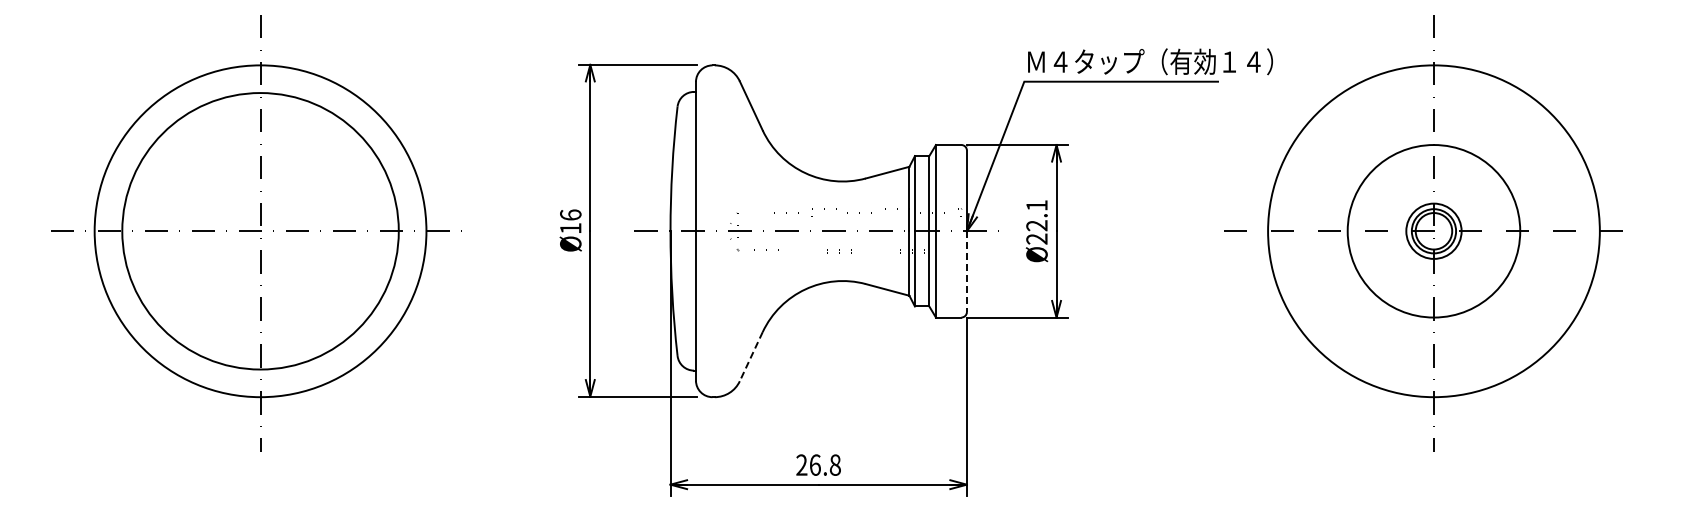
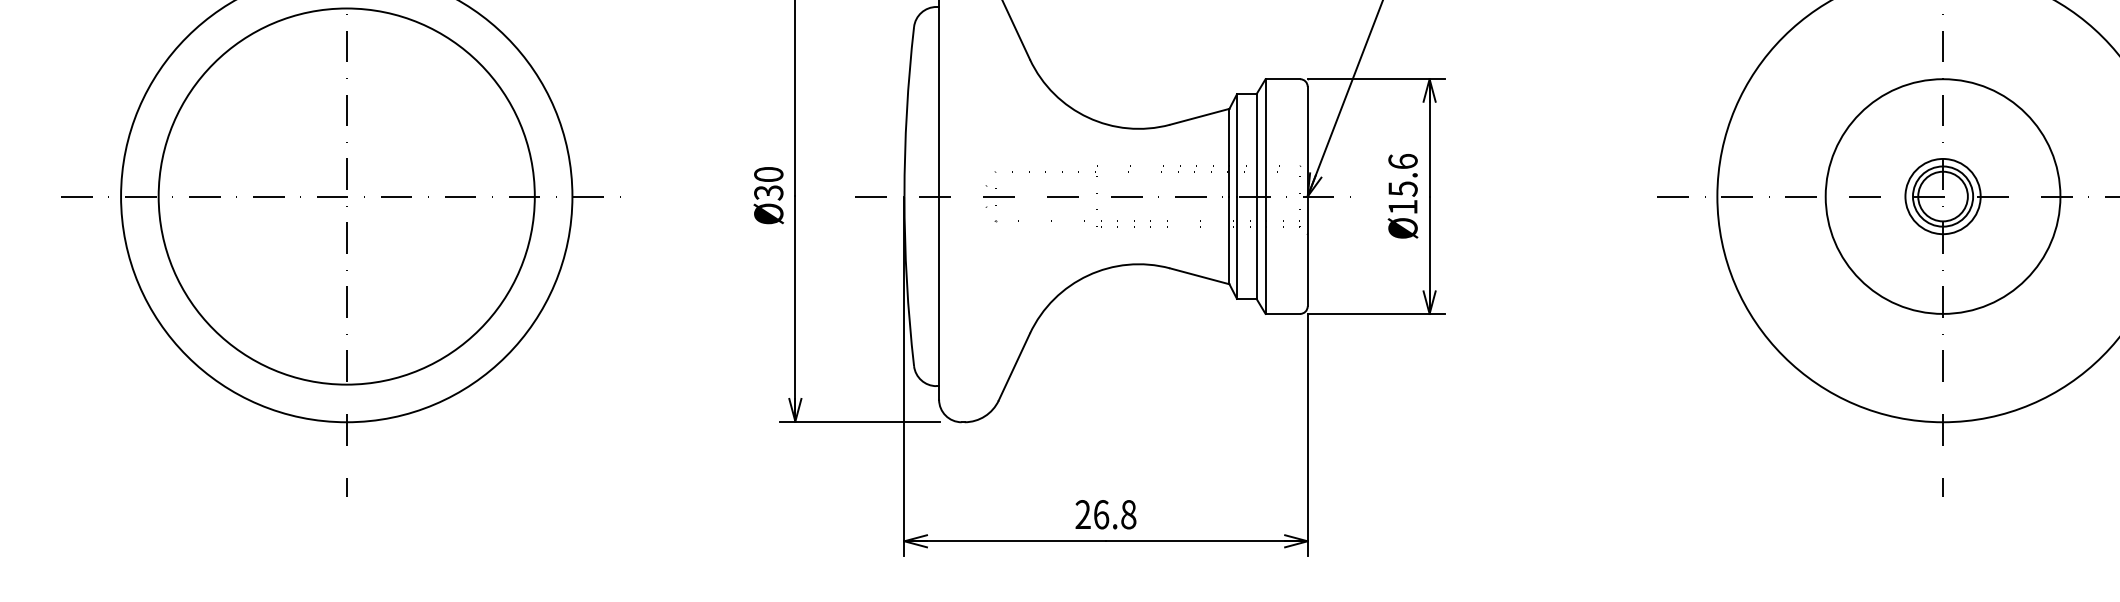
text: (570, 221) -> (768, 183), Ø16 -> Ø30
text: (1036, 222) -> (1402, 184), Ø22.1 -> Ø15.6
line: (966, 272) -> (1307, 252), dashed -> solid
line: (751, 357) -> (1014, 368), dashed -> solid

